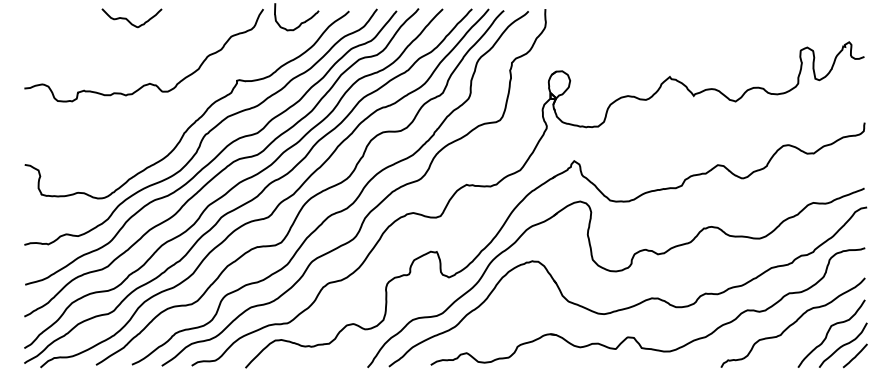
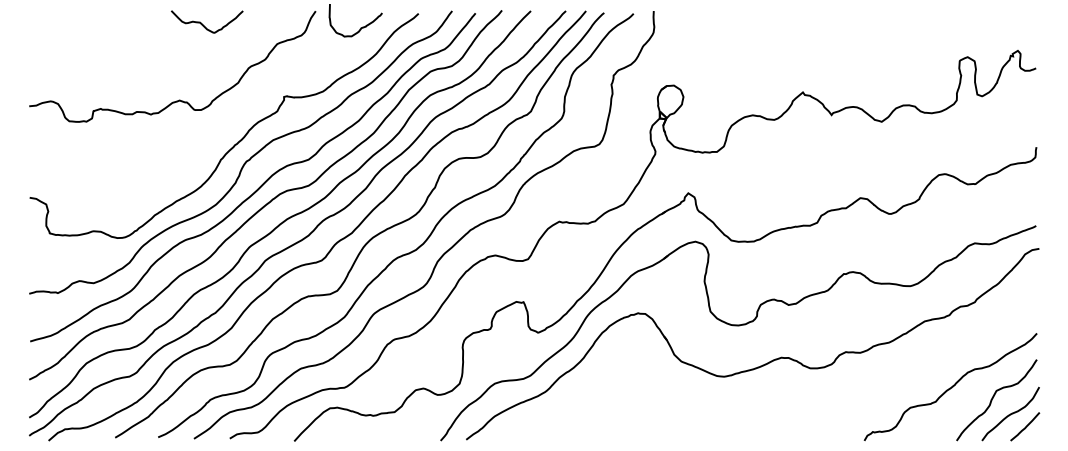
curve: (128, 20) -> (203, 24), moved
part: (634, 337) -> (760, 404), removed

